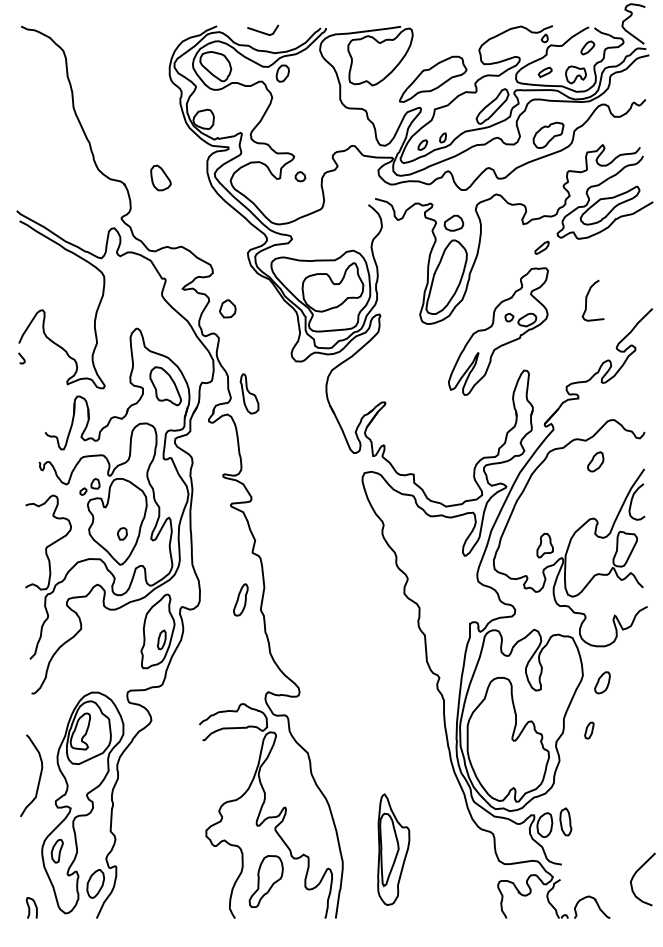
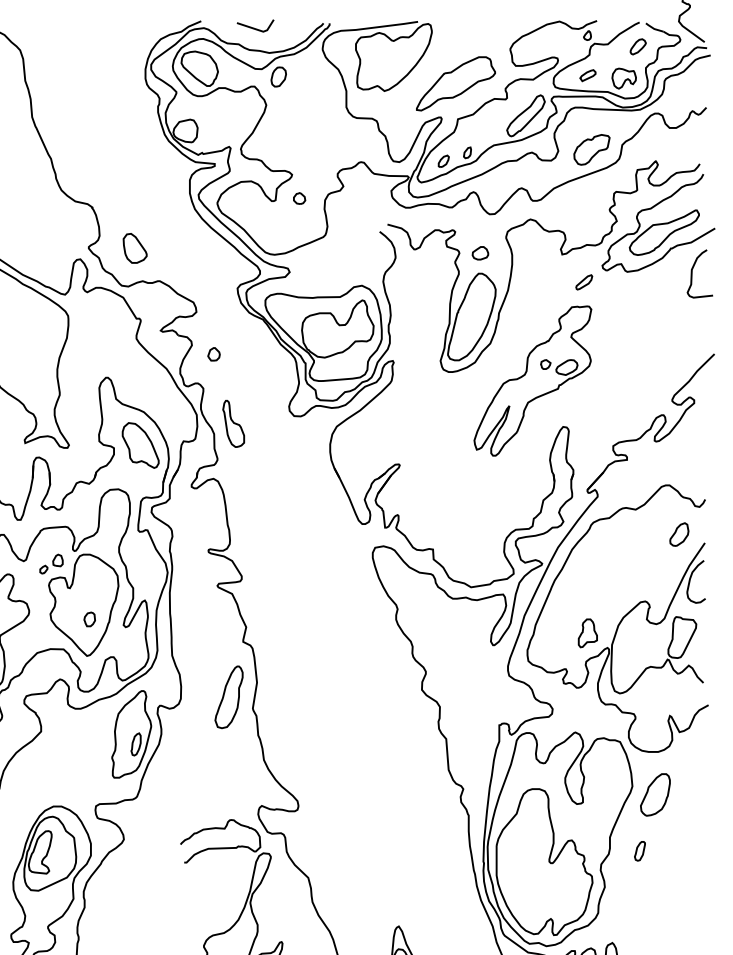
part: (160, 177) -> (134, 247), moved
part: (453, 222) -> (479, 252), size x0.71
curve: (587, 300) -> (693, 273), moved
part: (227, 308) -> (213, 353), size x0.62
part: (249, 393) -> (233, 423), moved
part: (595, 461) -> (679, 534), moved
part: (240, 599) -> (228, 696), size x1.67
part: (602, 682) -> (655, 794), size x1.67

